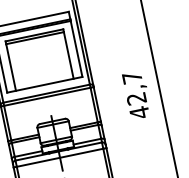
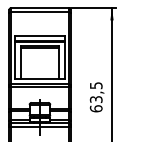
text: (134, 95) -> (95, 97), 42,7 -> 63,5

